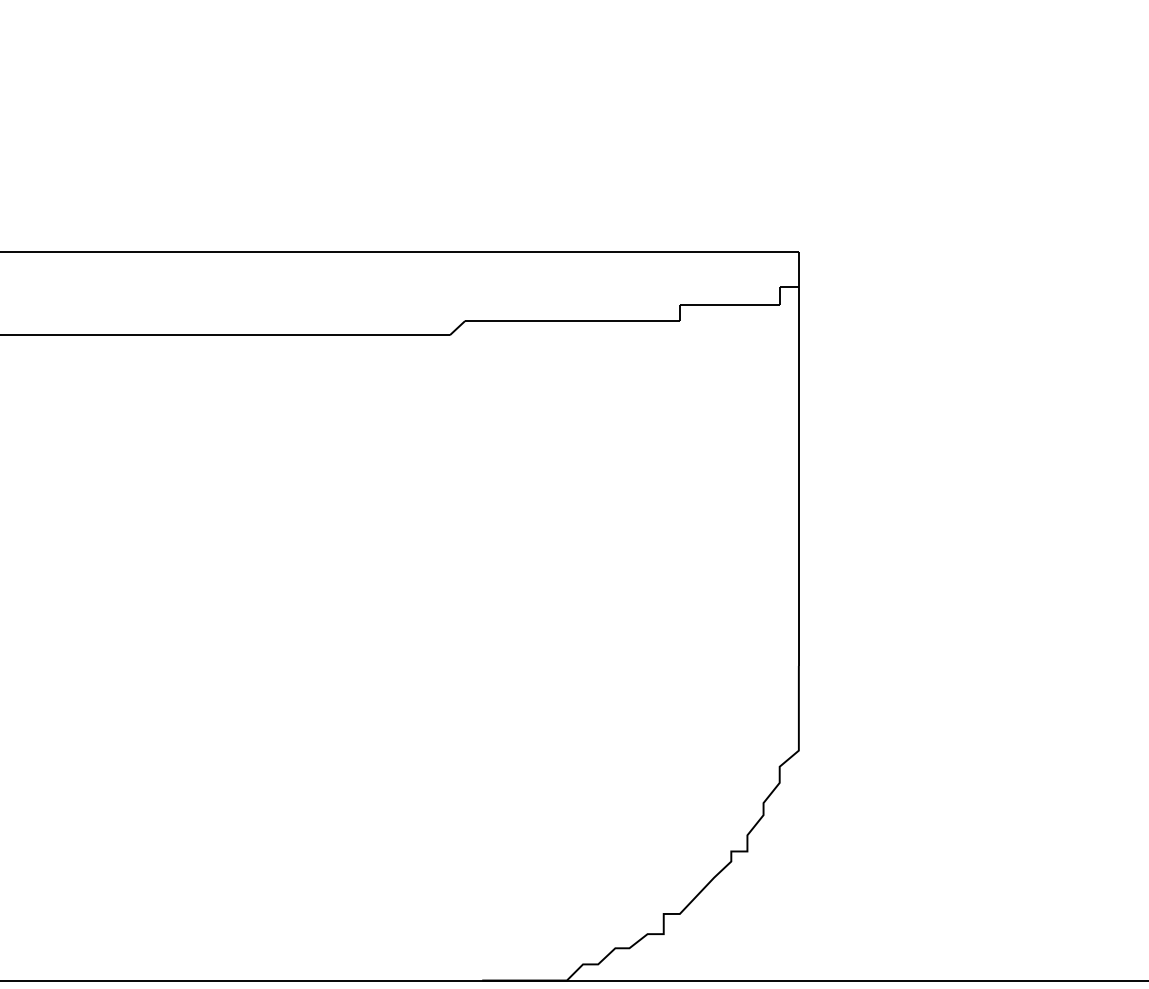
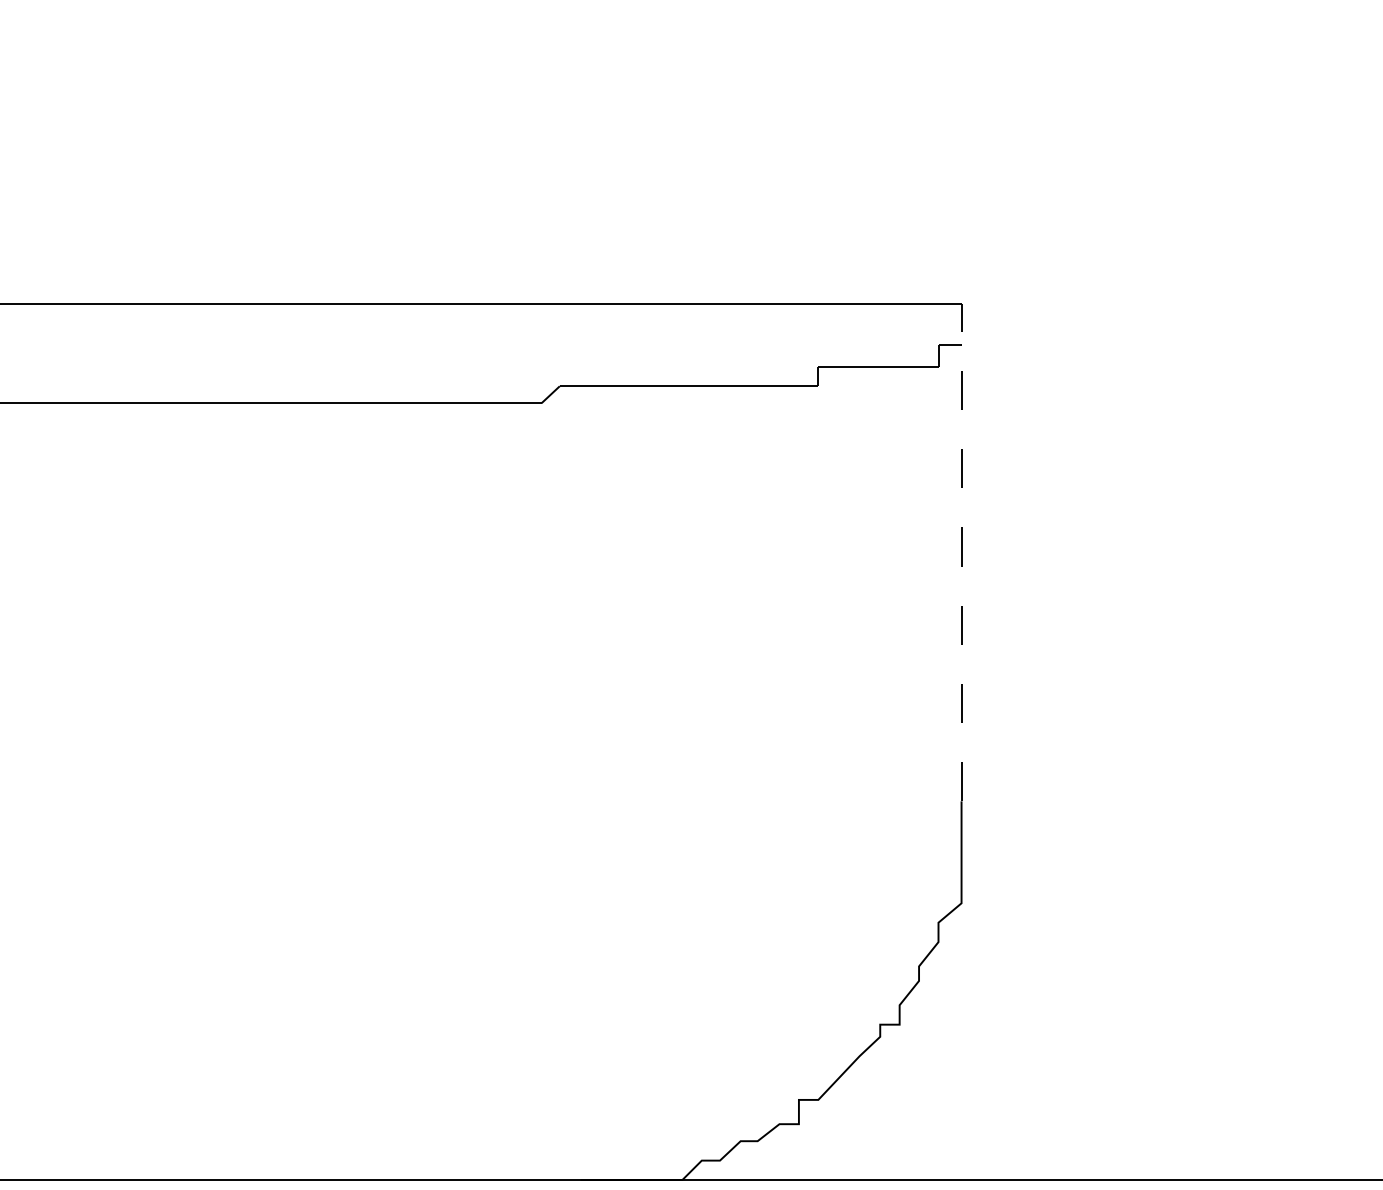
line: (798, 459) -> (961, 552), solid -> dashed

